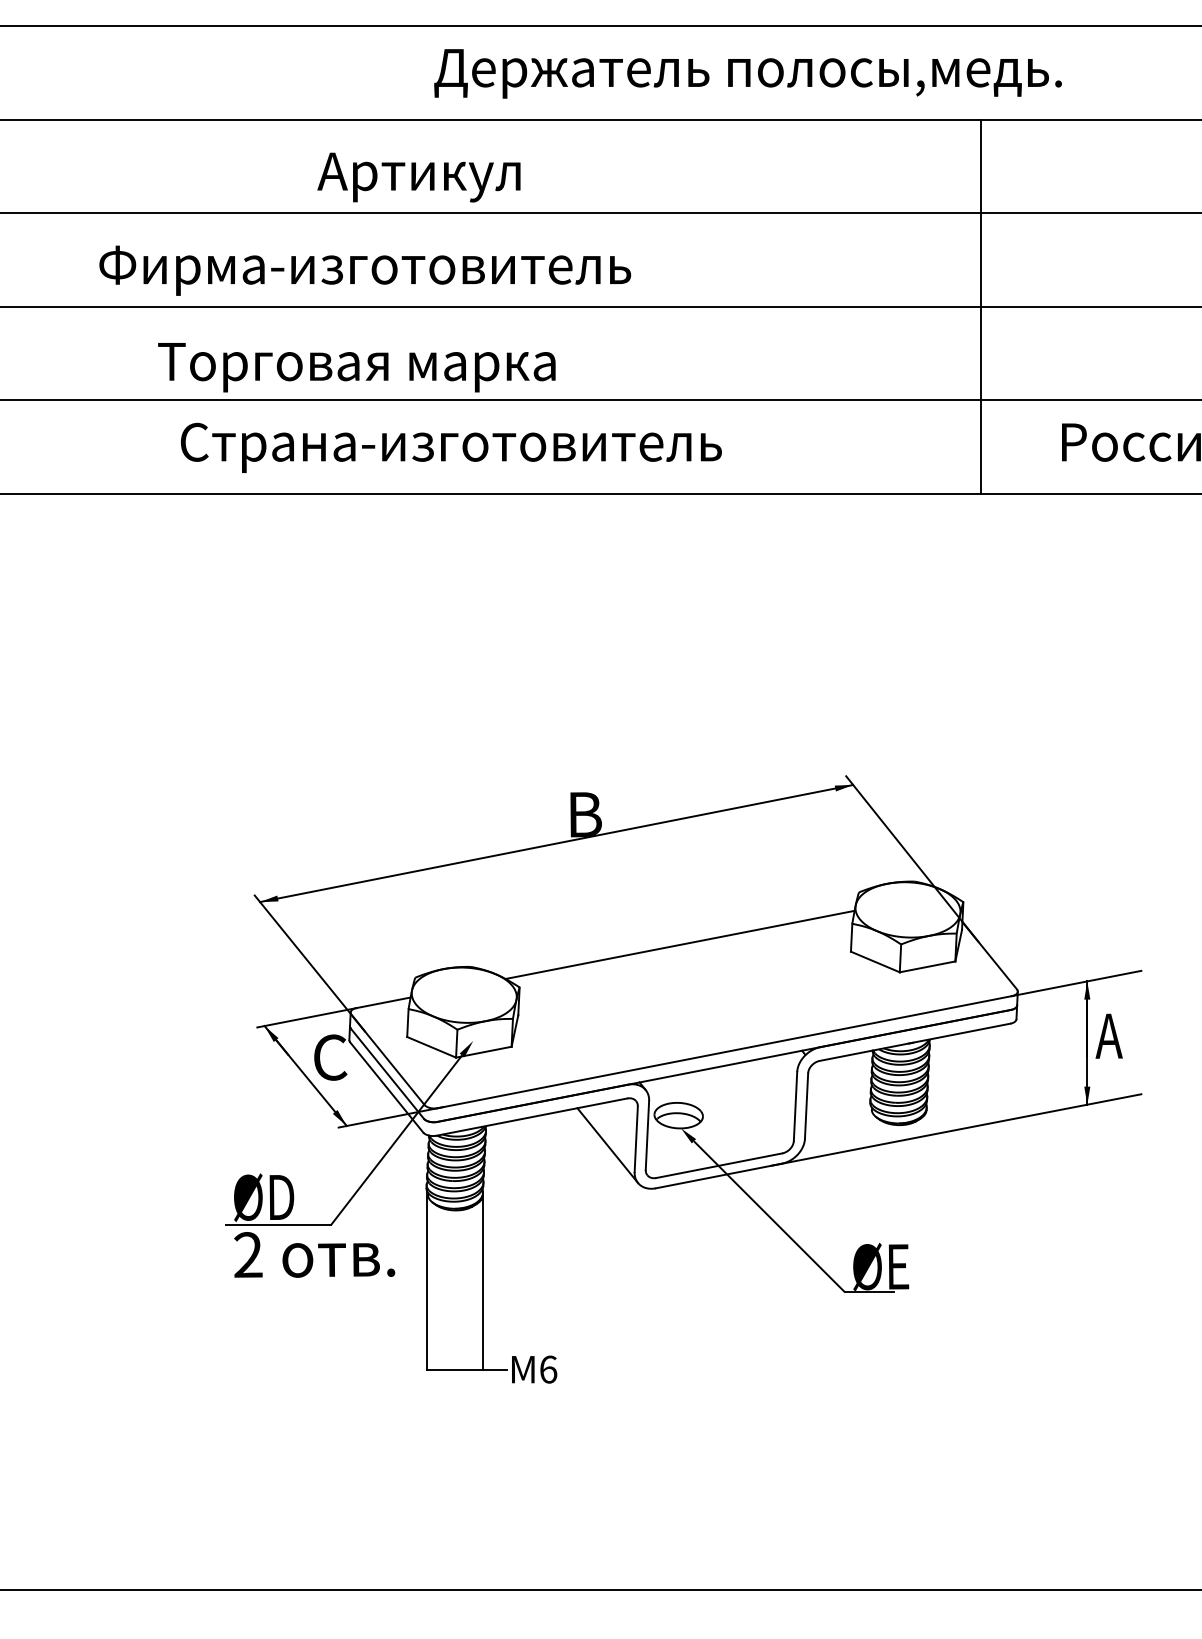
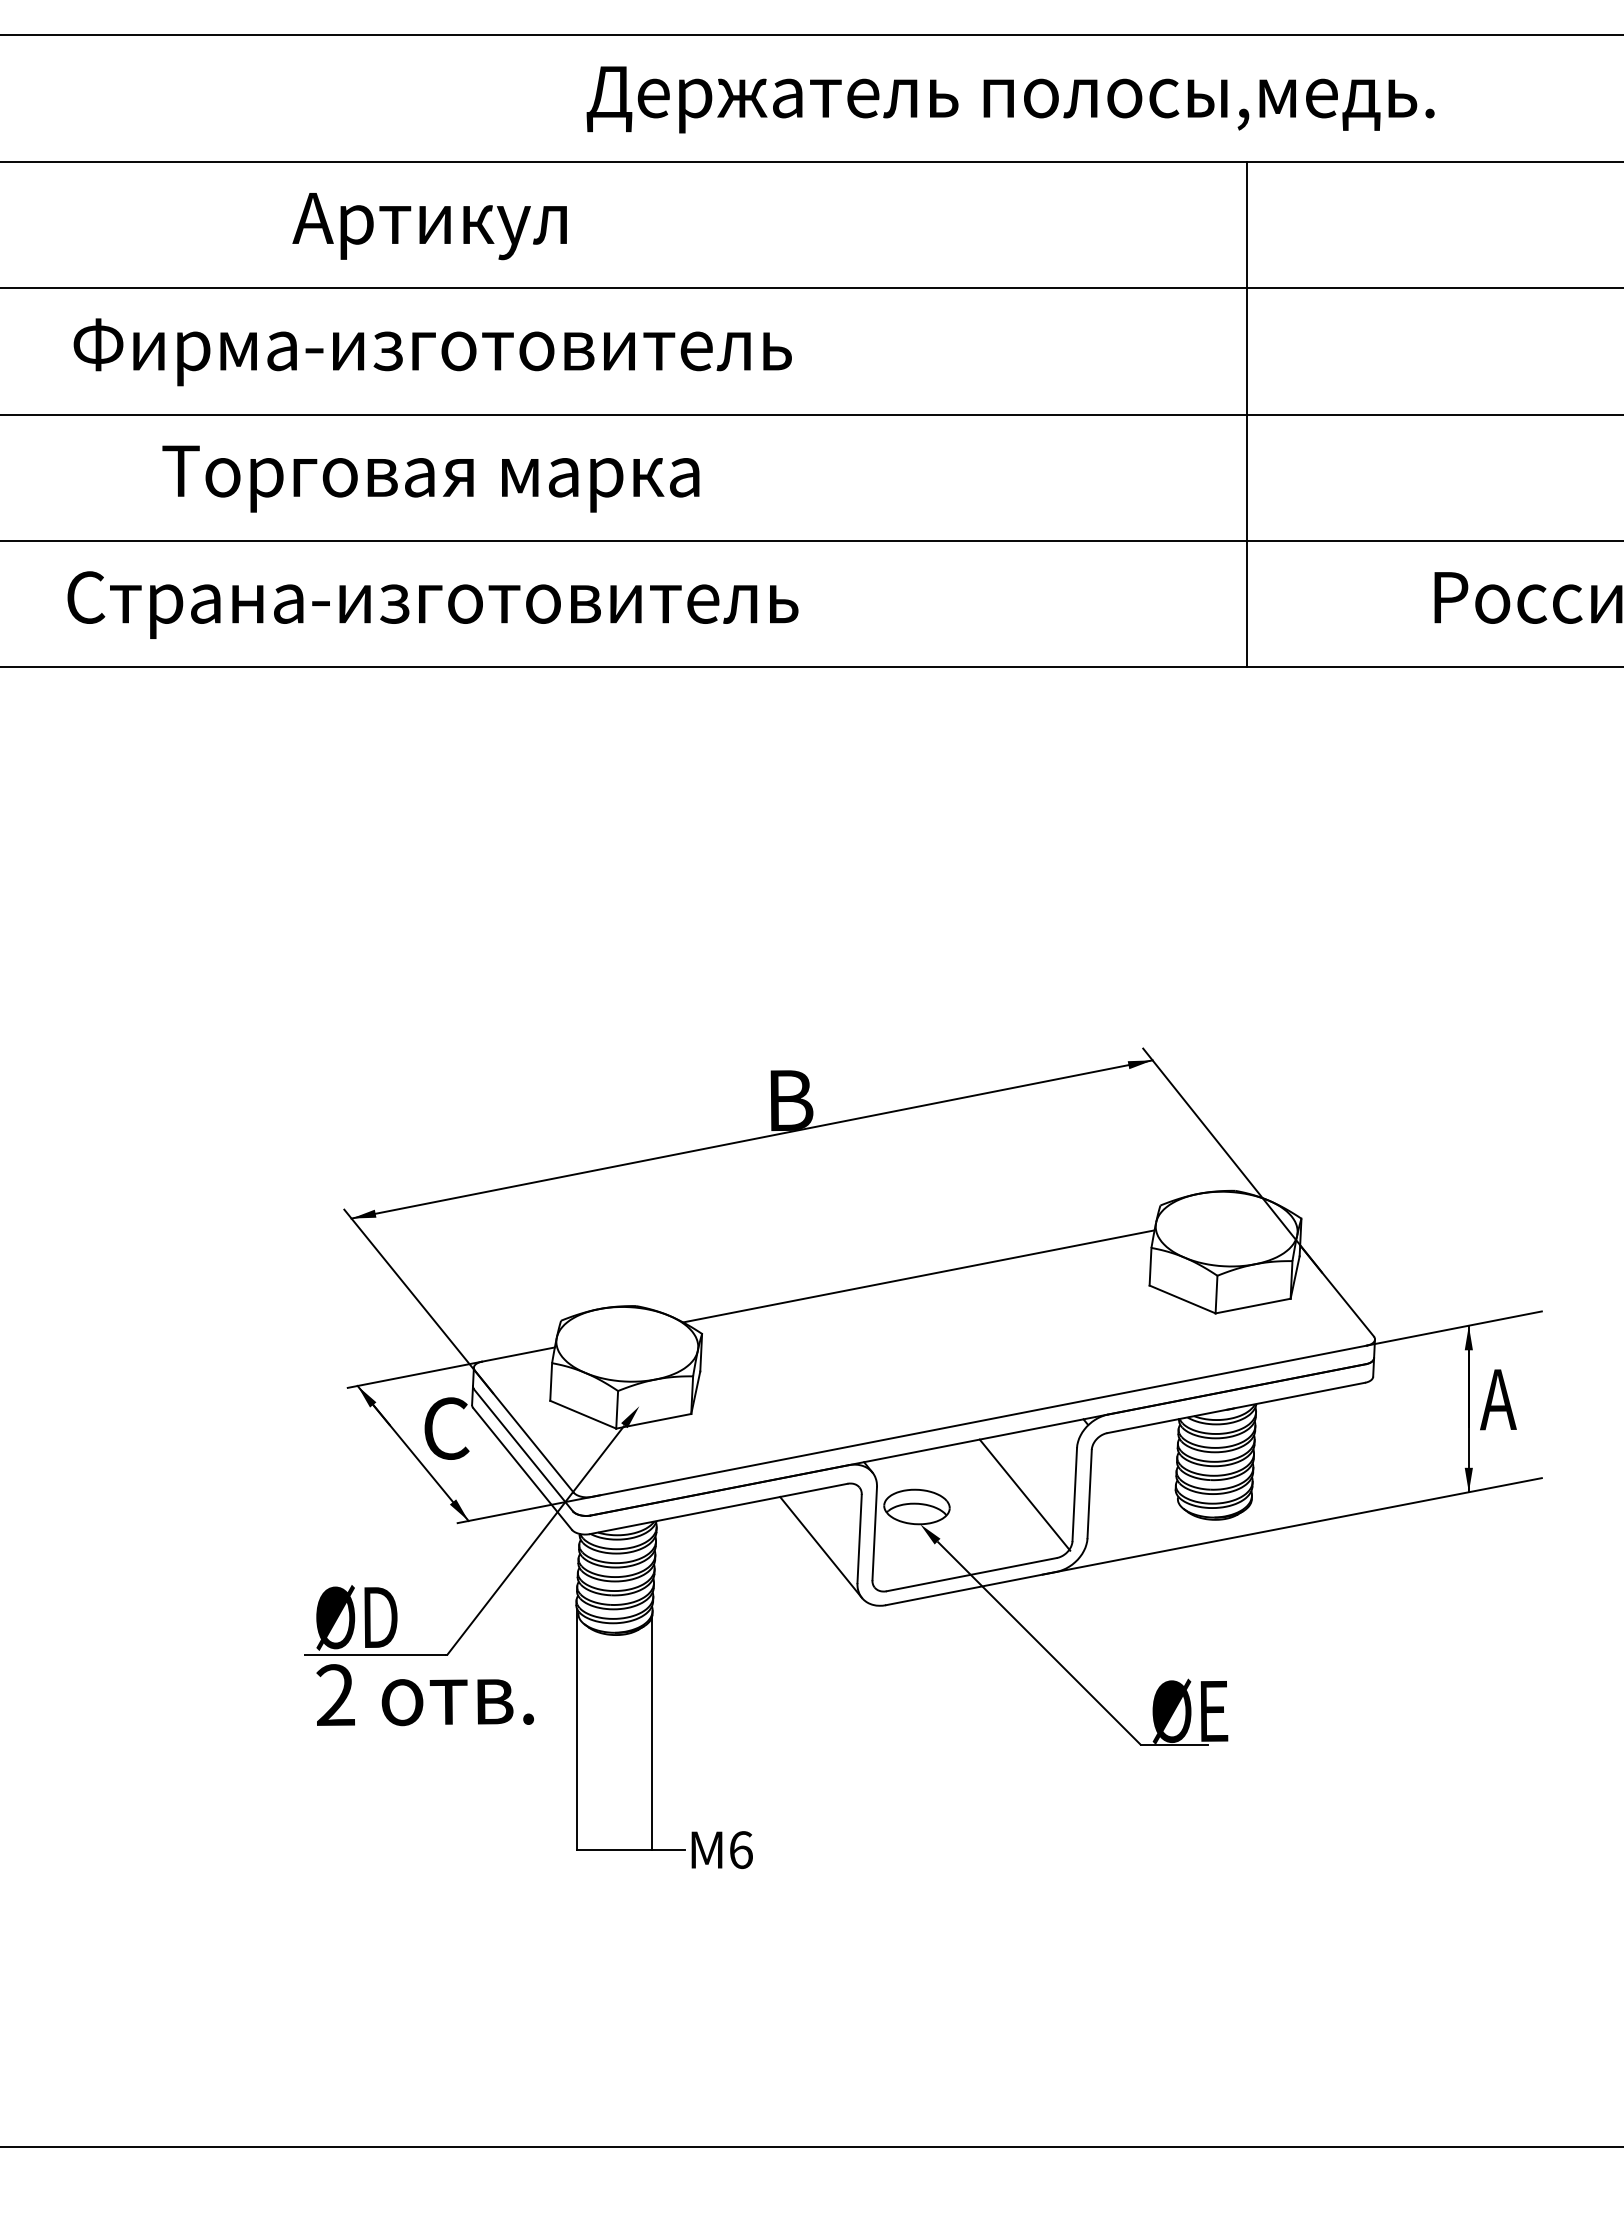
text: (418, 177) -> (429, 226), moved
text: (365, 270) -> (433, 351), moved
line: (981, 306) -> (1247, 414), moved
text: (356, 367) -> (430, 478), moved
text: (451, 447) -> (433, 604), moved
line: (758, 1106) -> (1024, 1494), added

